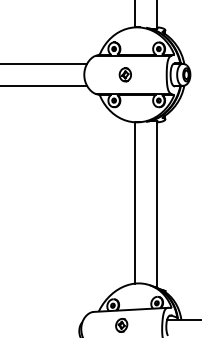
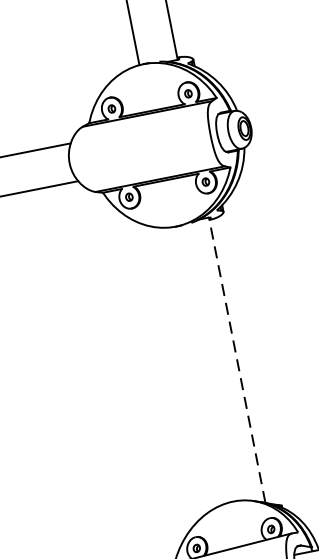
part: (124, 74) -> (138, 149), removed
line: (134, 202) -> (198, 364), removed
line: (156, 203) -> (236, 358), solid -> dashed

